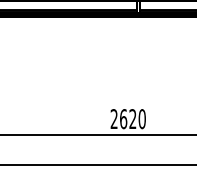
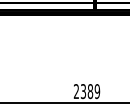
text: (132, 119) -> (90, 91), 2620 -> 2389

